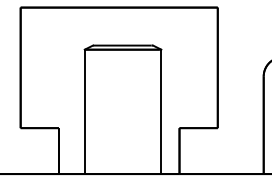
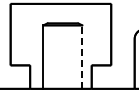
line: (161, 112) -> (82, 57), solid -> dashed

